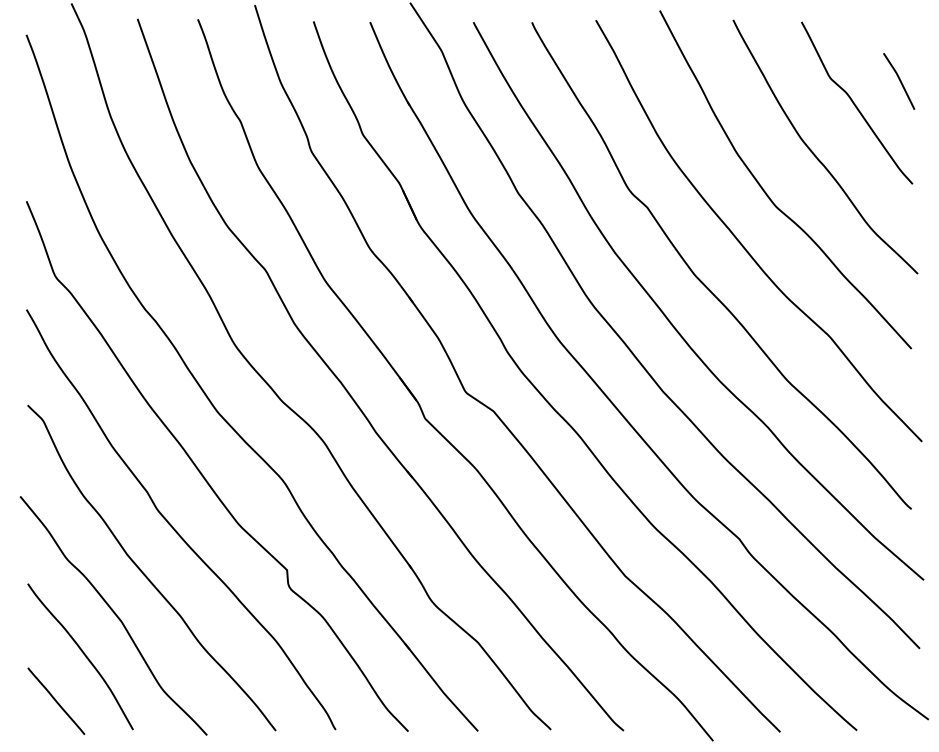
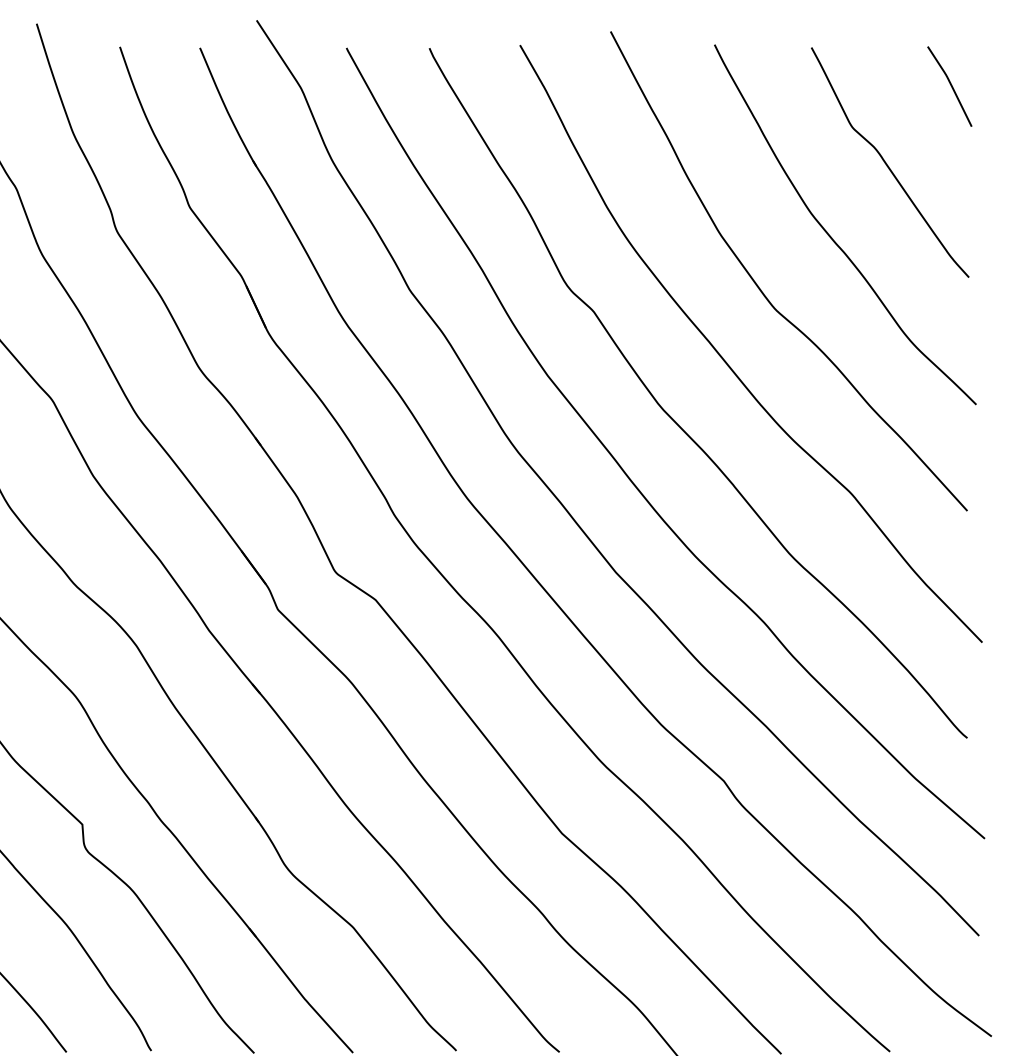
curve: (899, 81) -> (950, 86), moved

